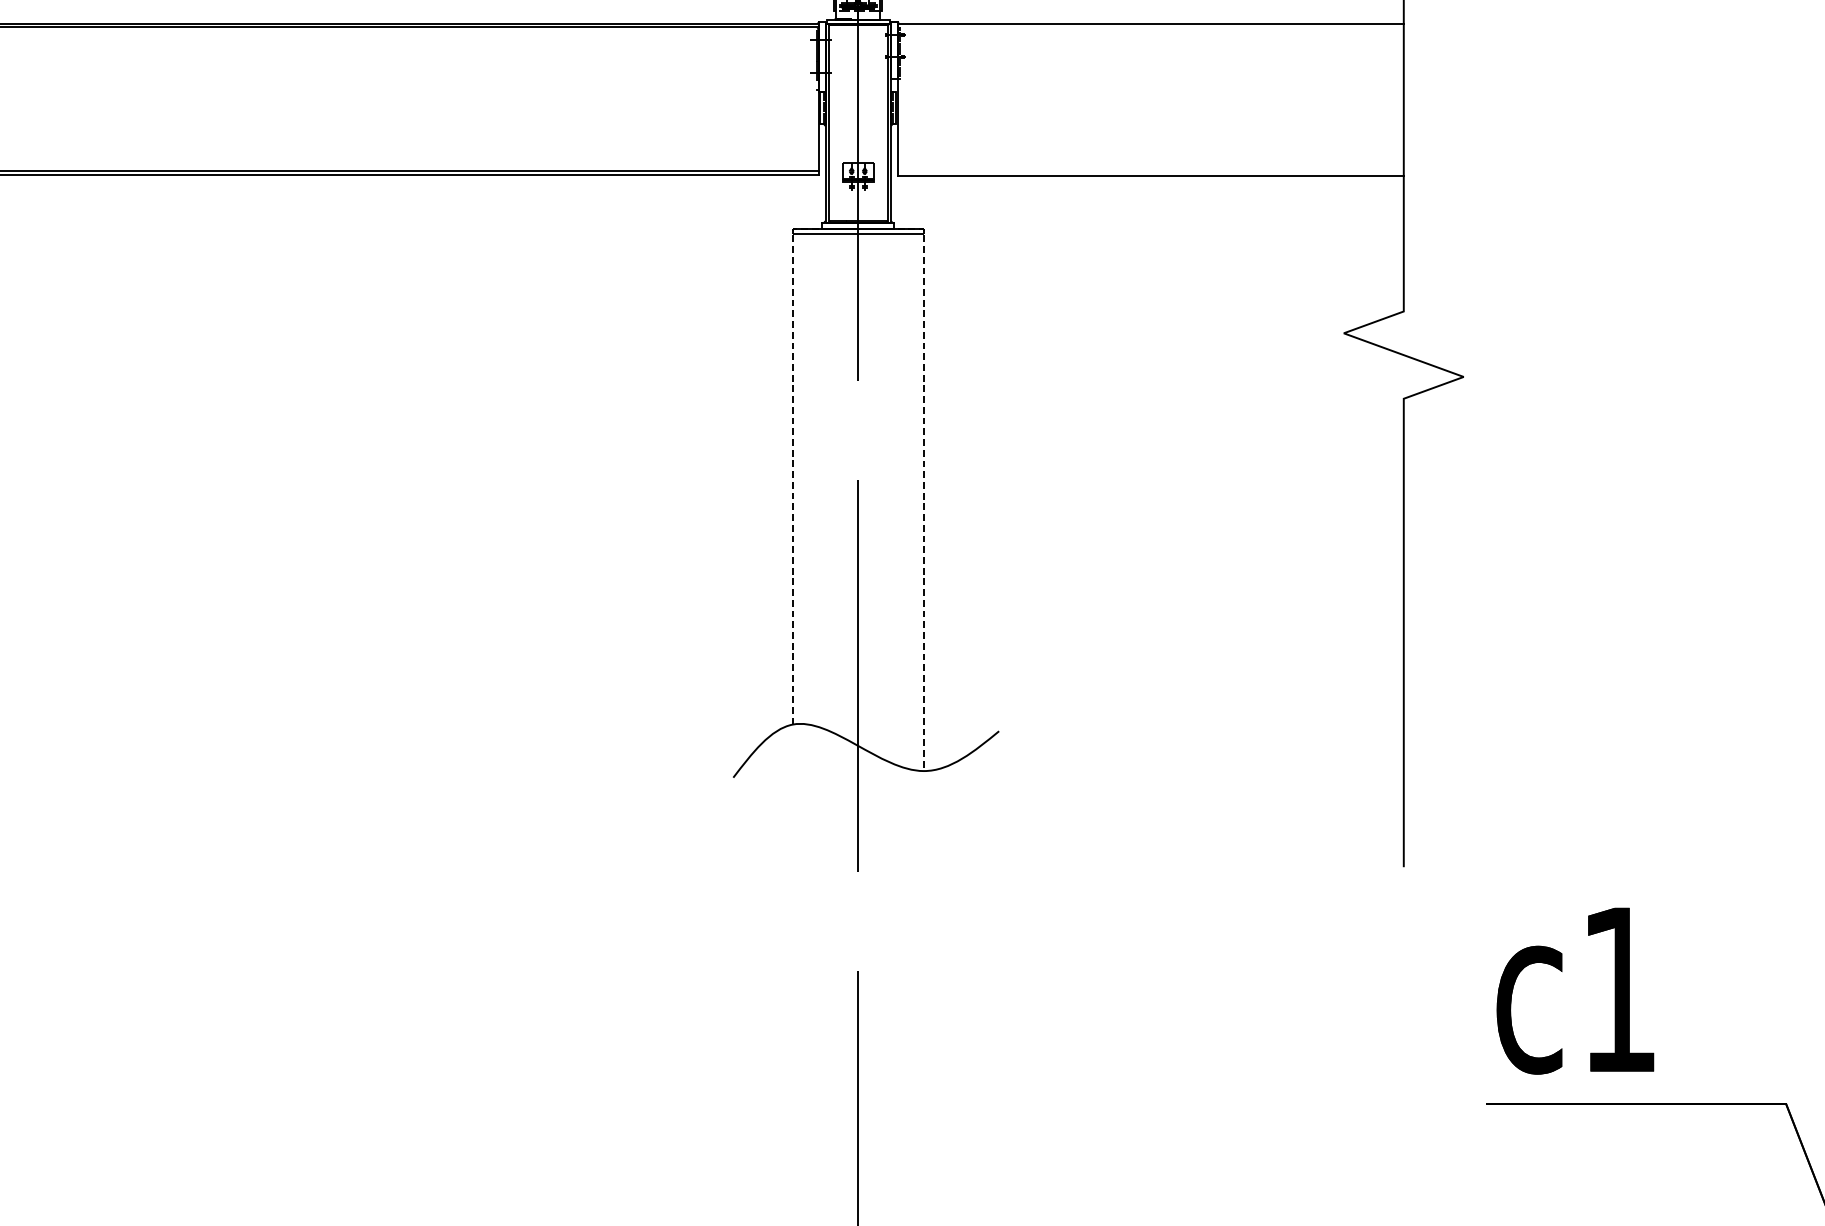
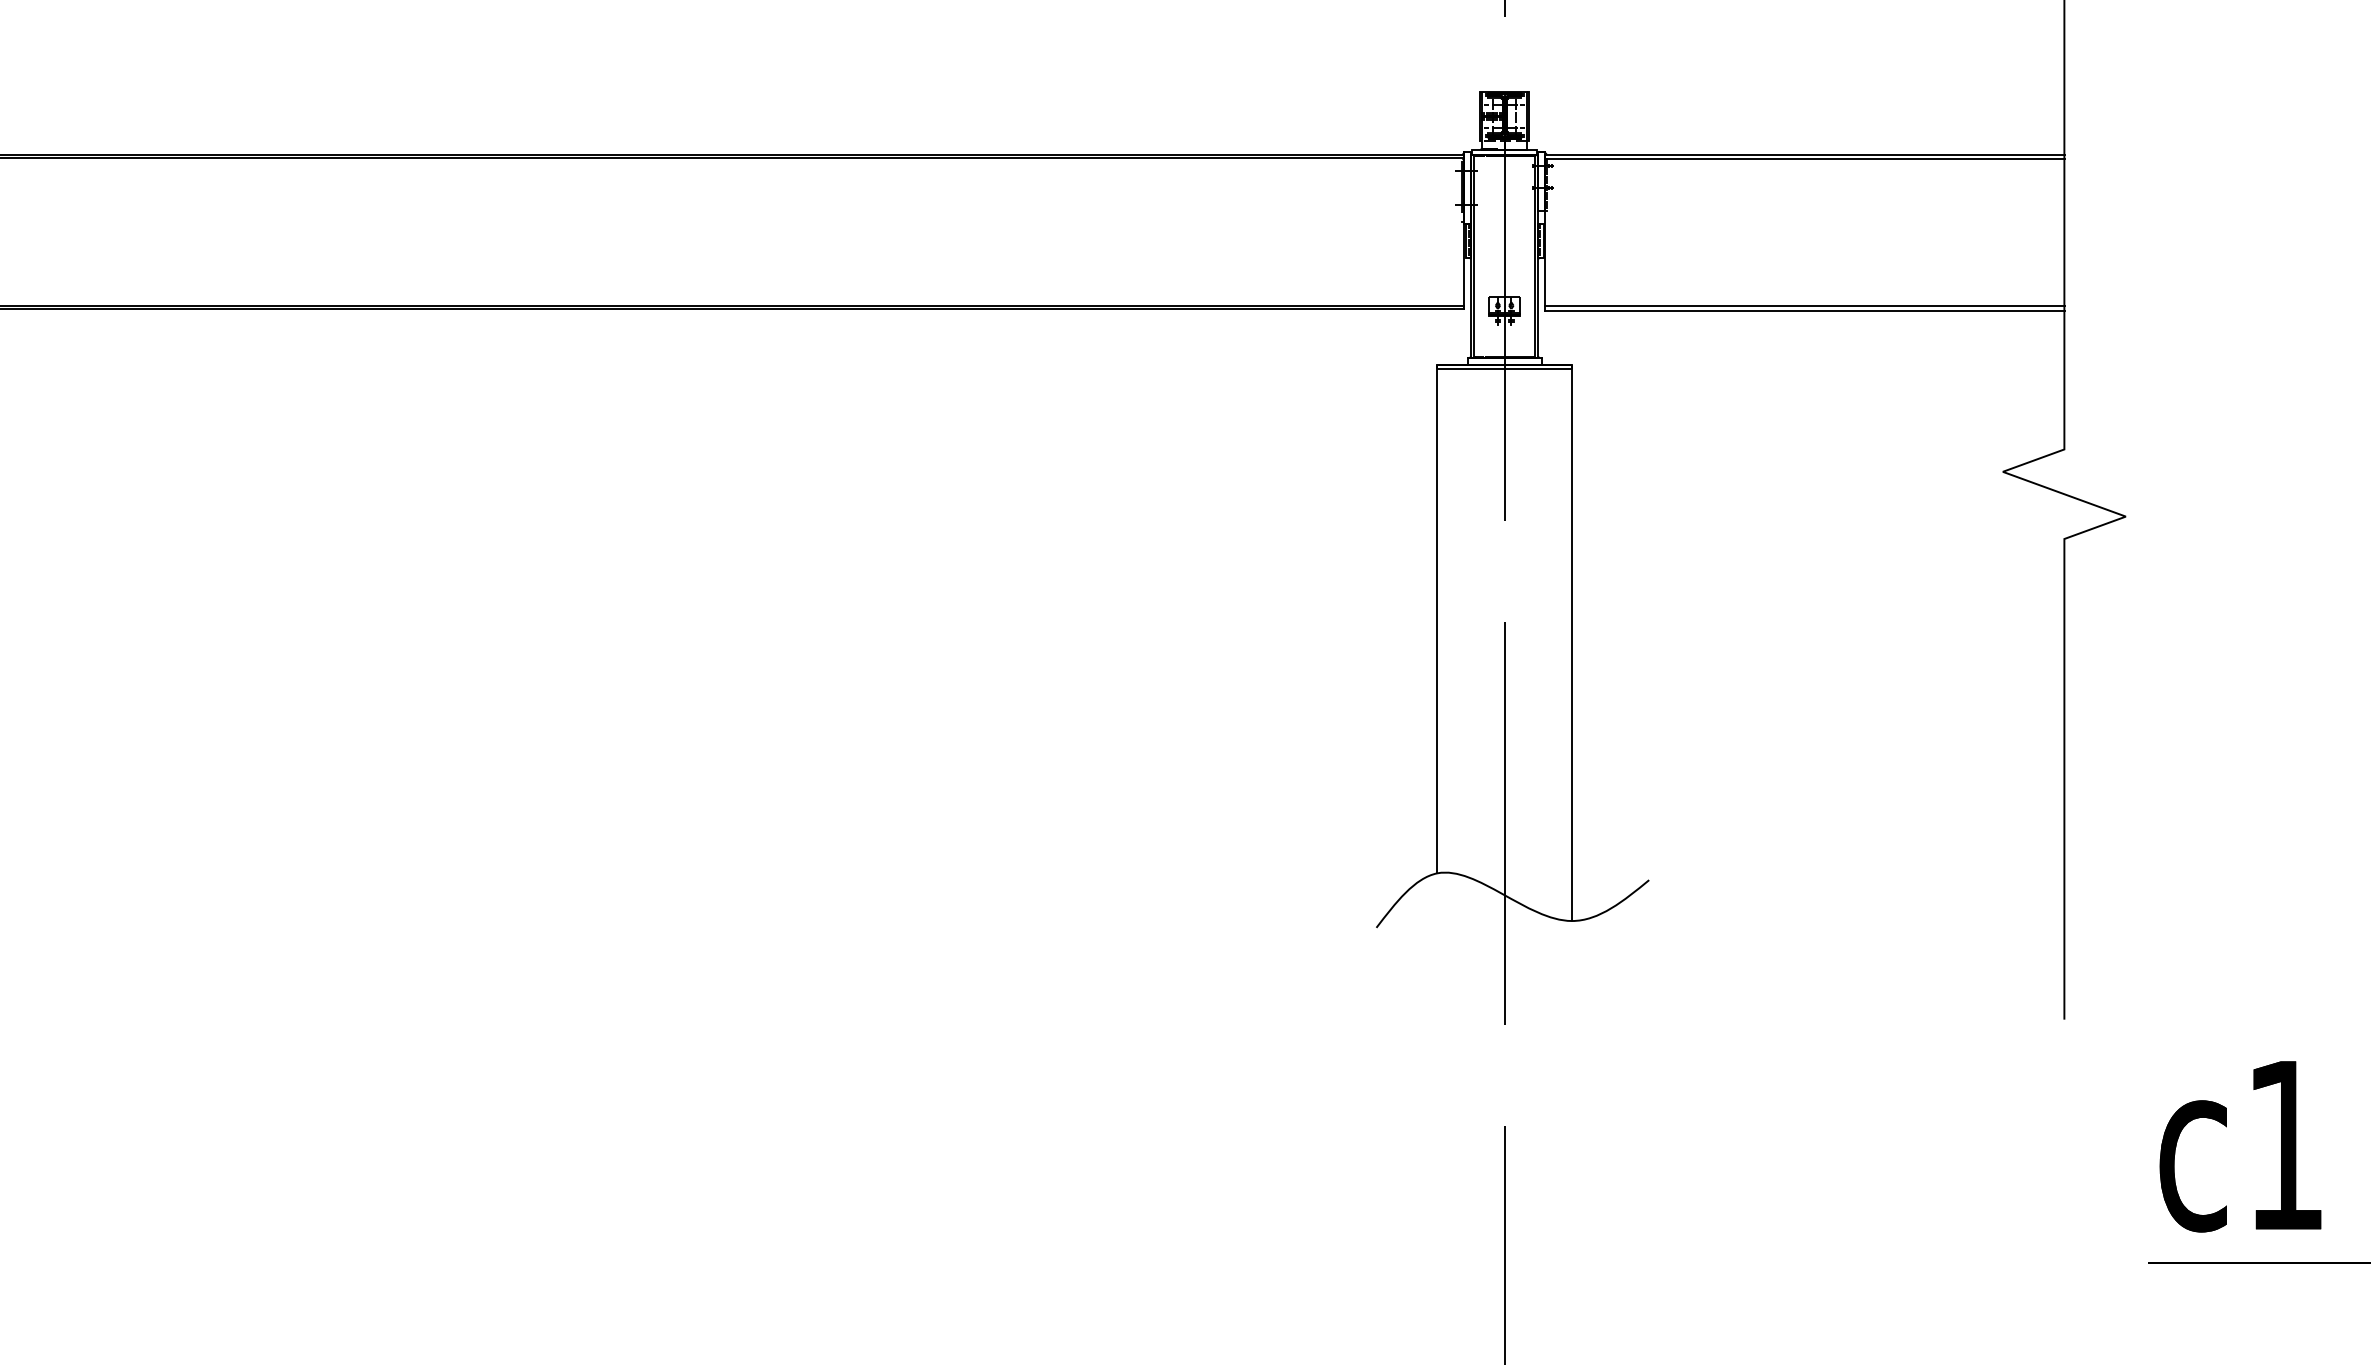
line: (1150, 27) -> (1804, 158), added
line: (1150, 172) -> (1804, 306), added
line: (881, 229) -> (1528, 365), dashed -> solid

